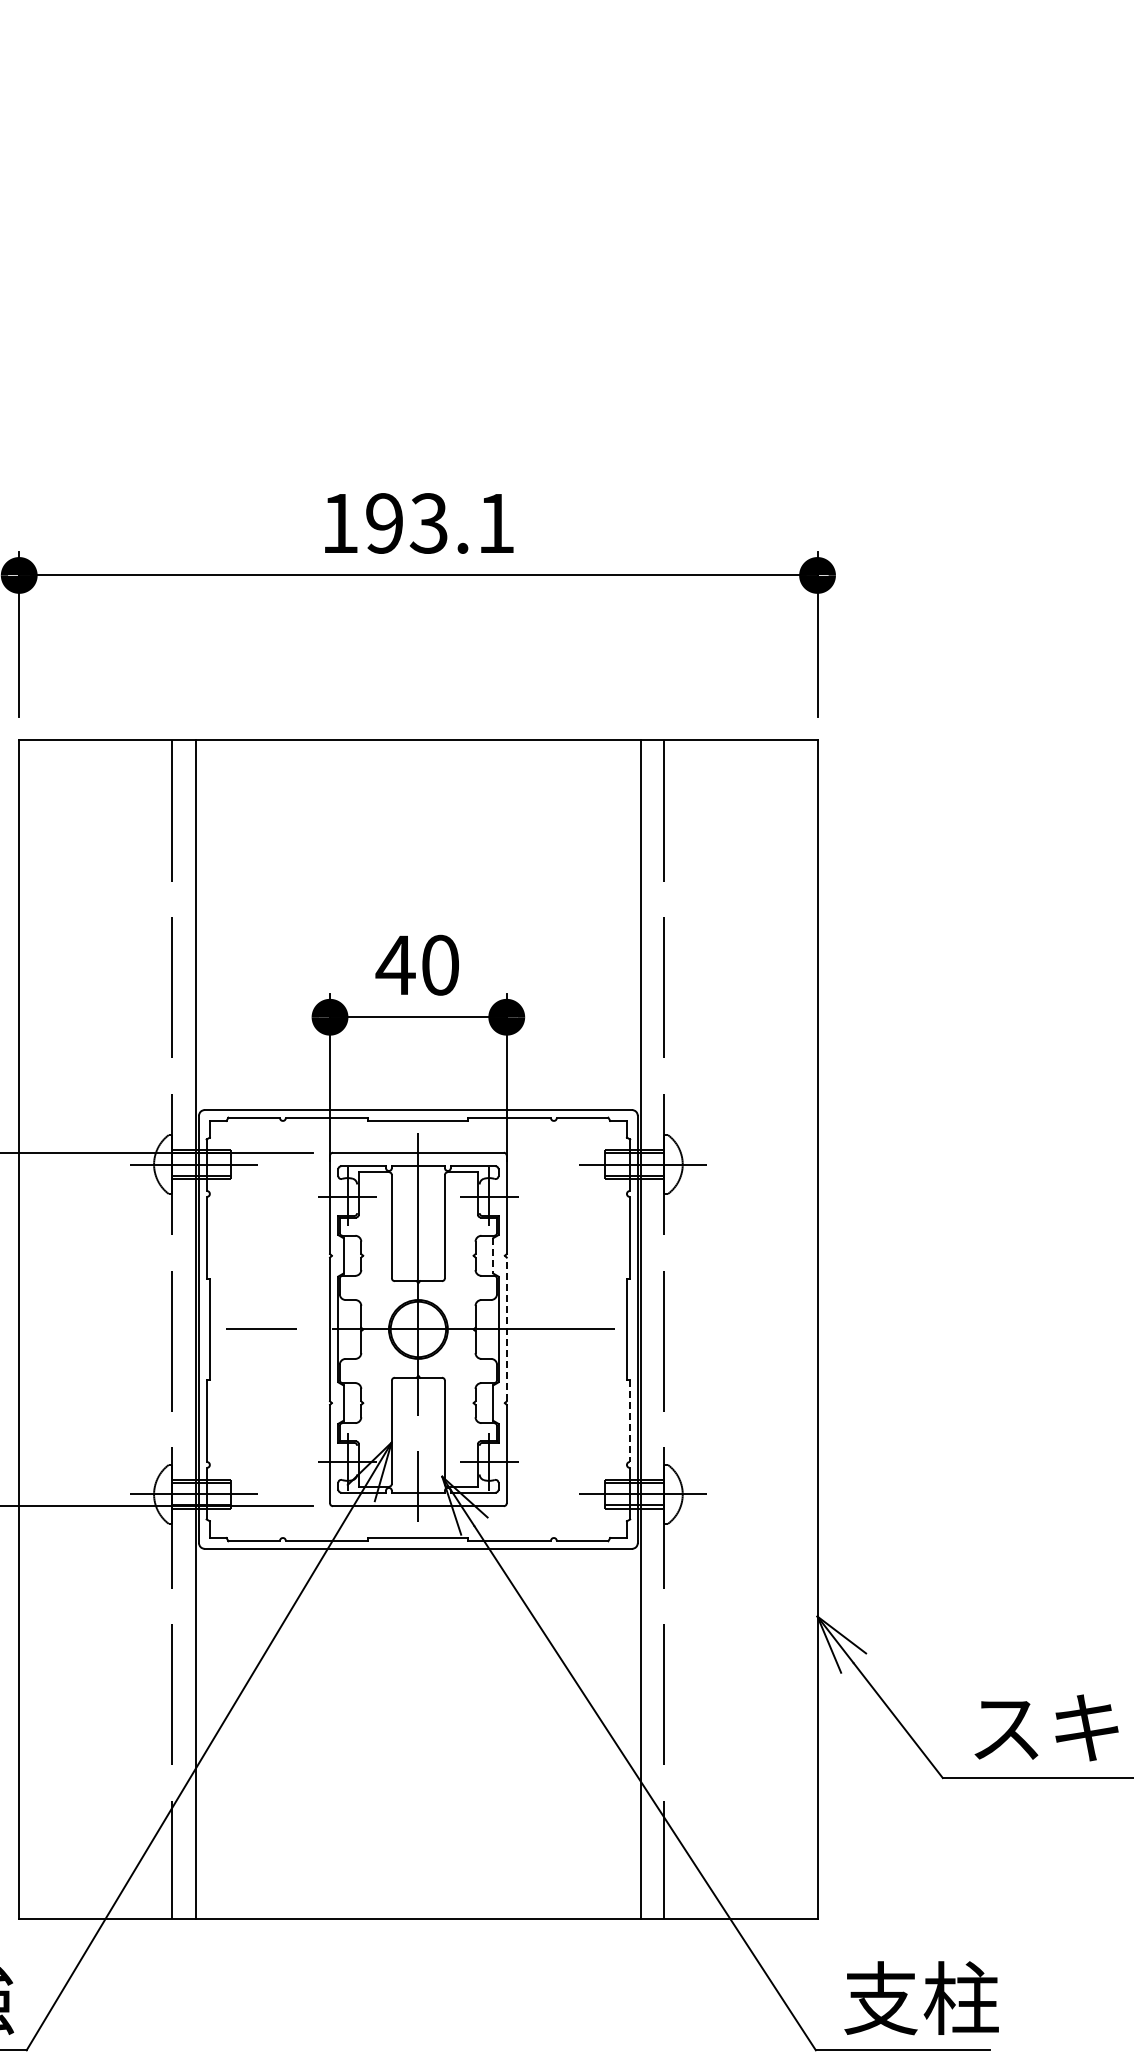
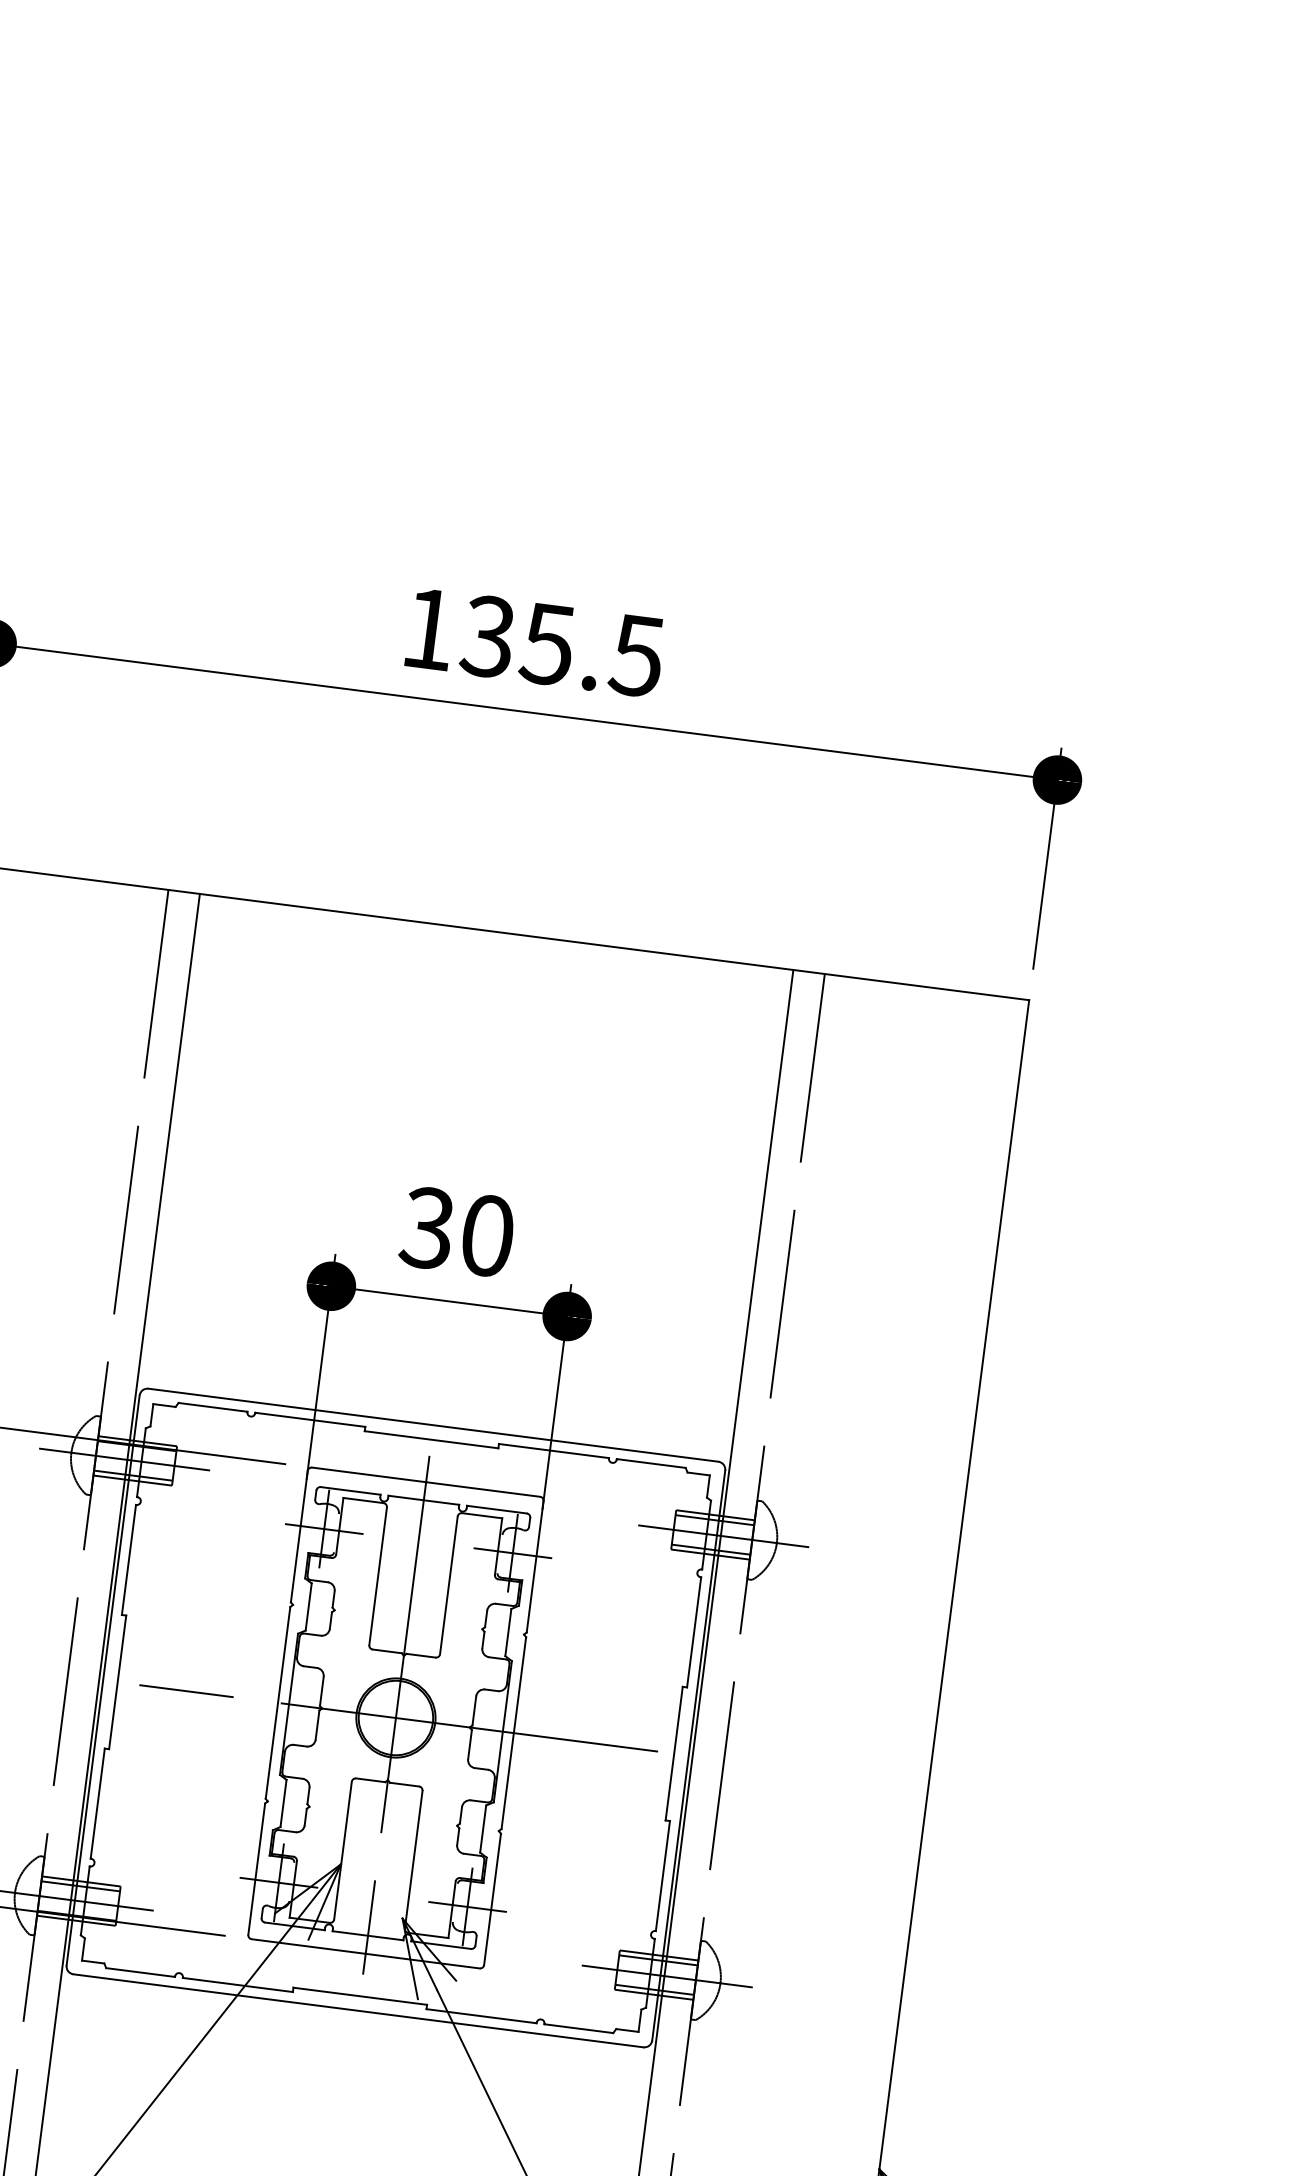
text: (439, 523) -> (561, 646), 193.1 -> 135.5
text: (395, 964) -> (427, 1227), 40 -> 30
line: (493, 1255) -> (508, 1632), dashed -> solid
line: (506, 1329) -> (513, 1733), dashed -> solid
line: (630, 1421) -> (663, 1877), dashed -> solid

